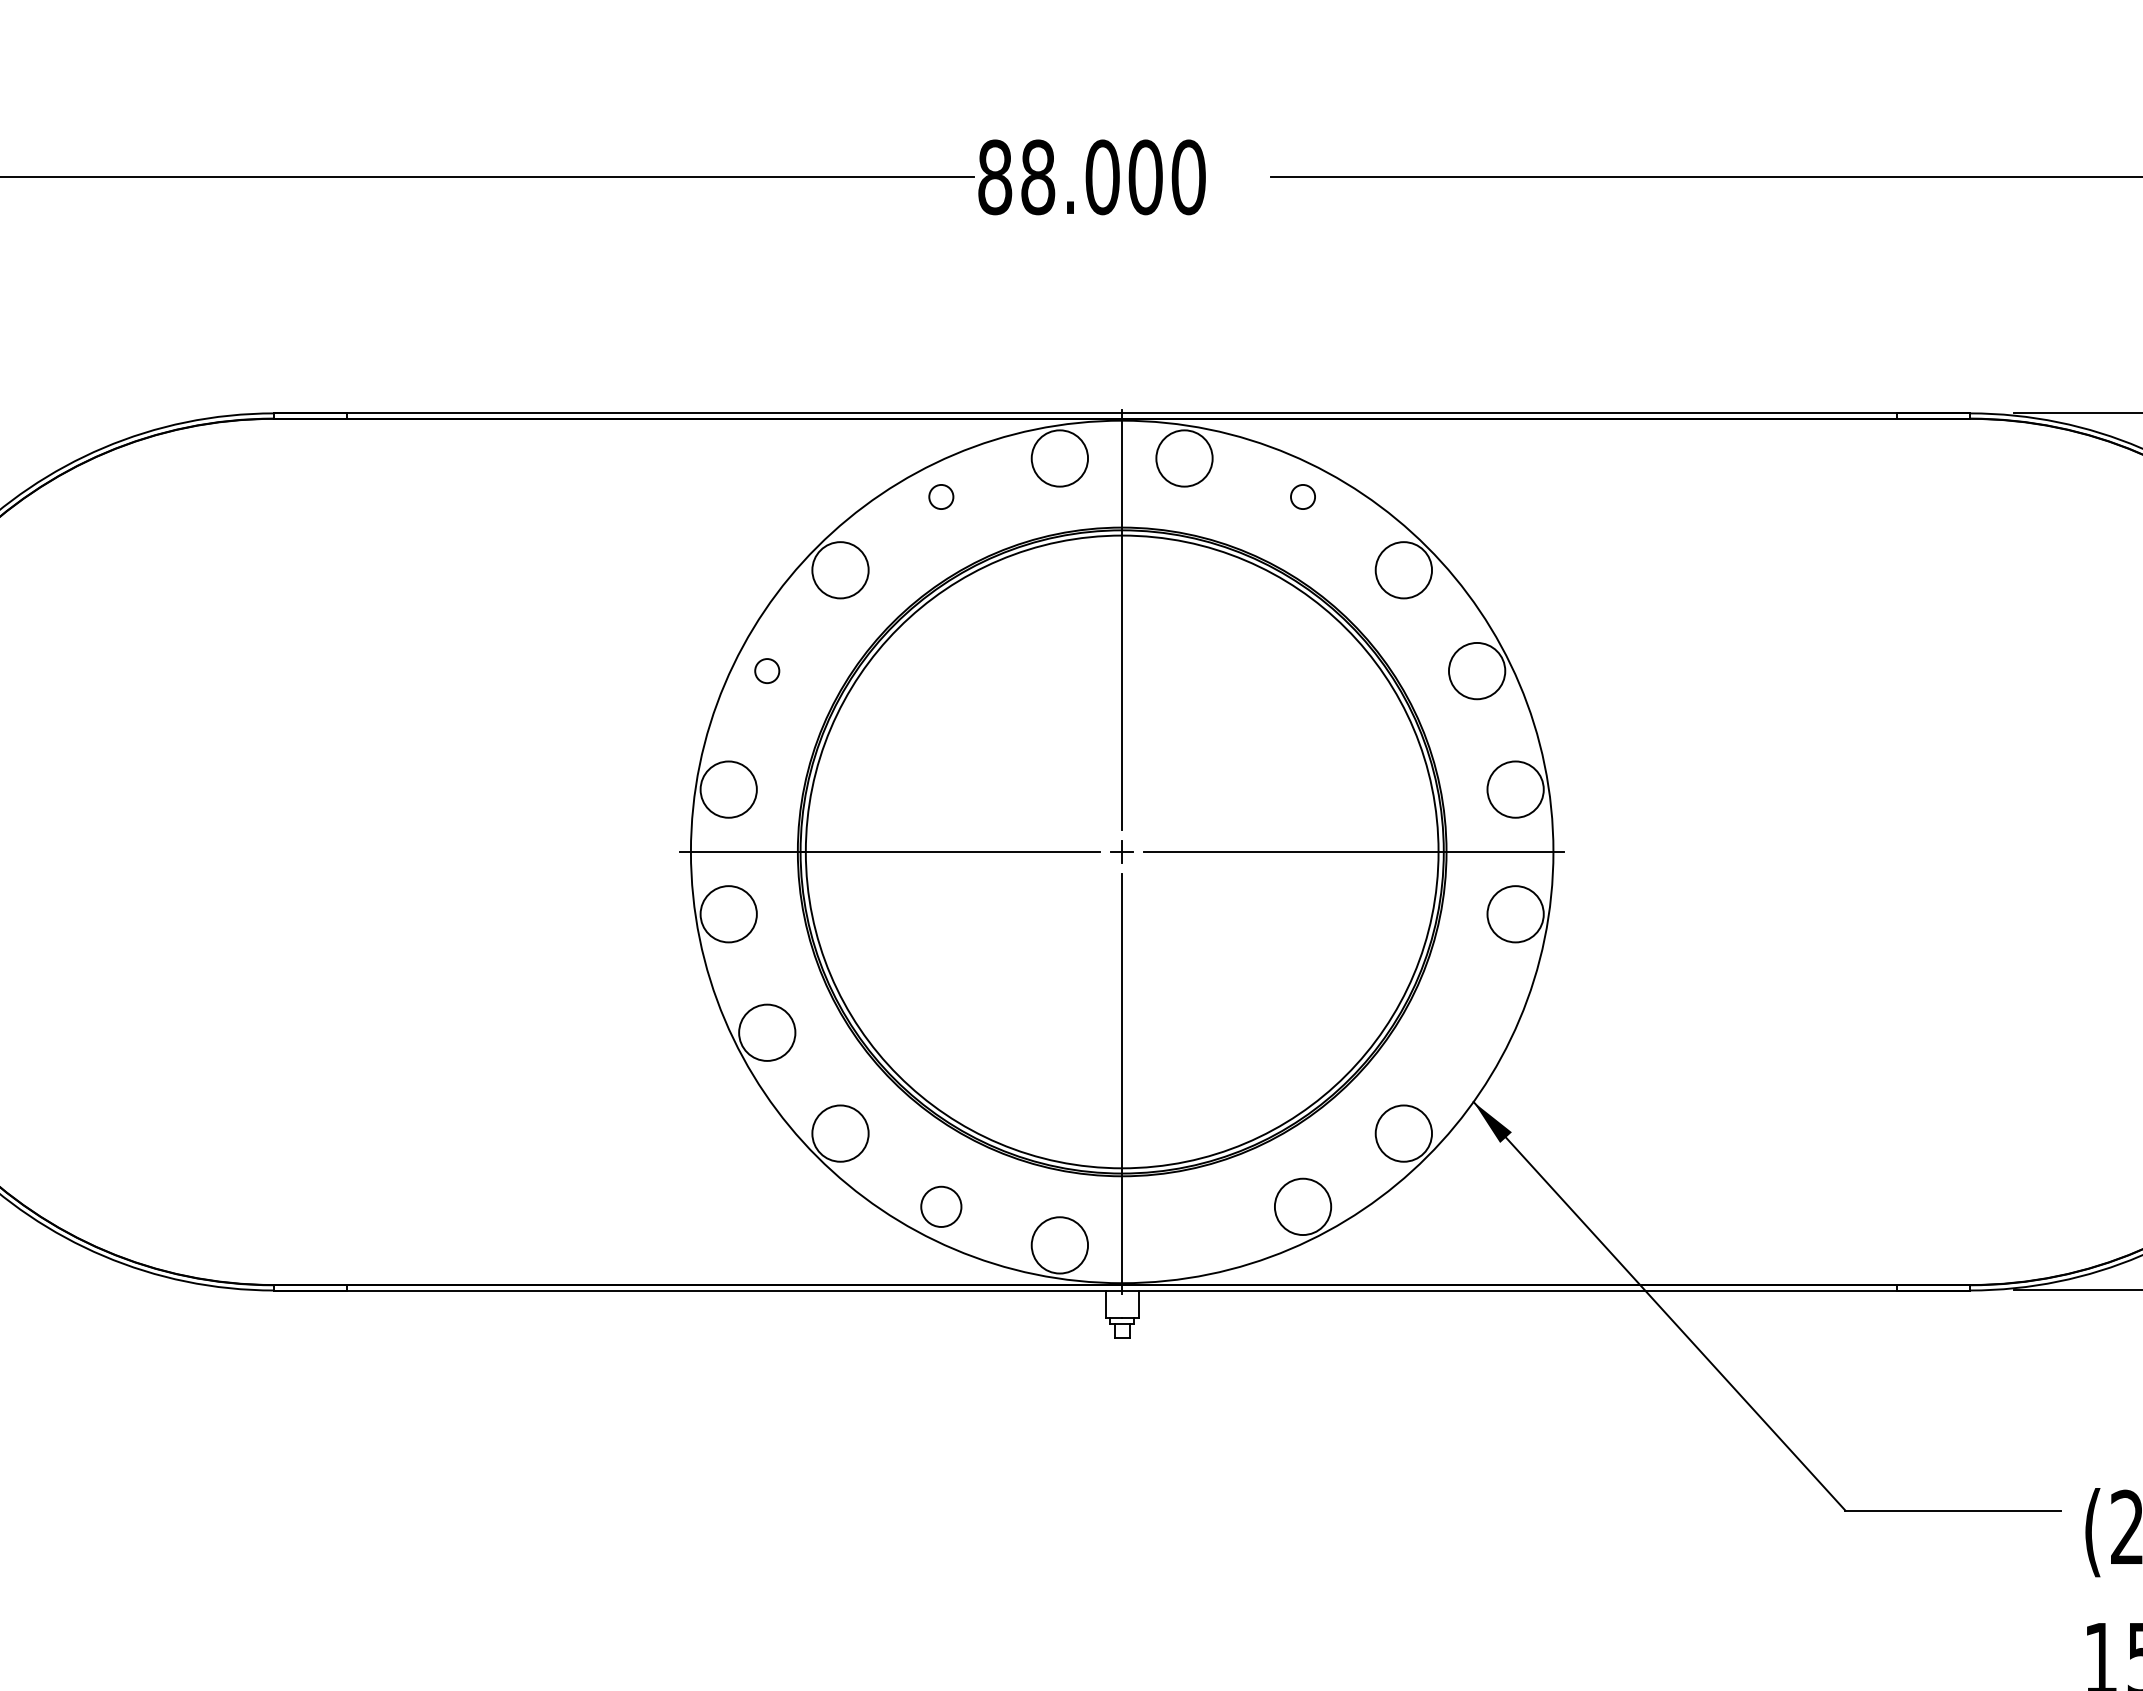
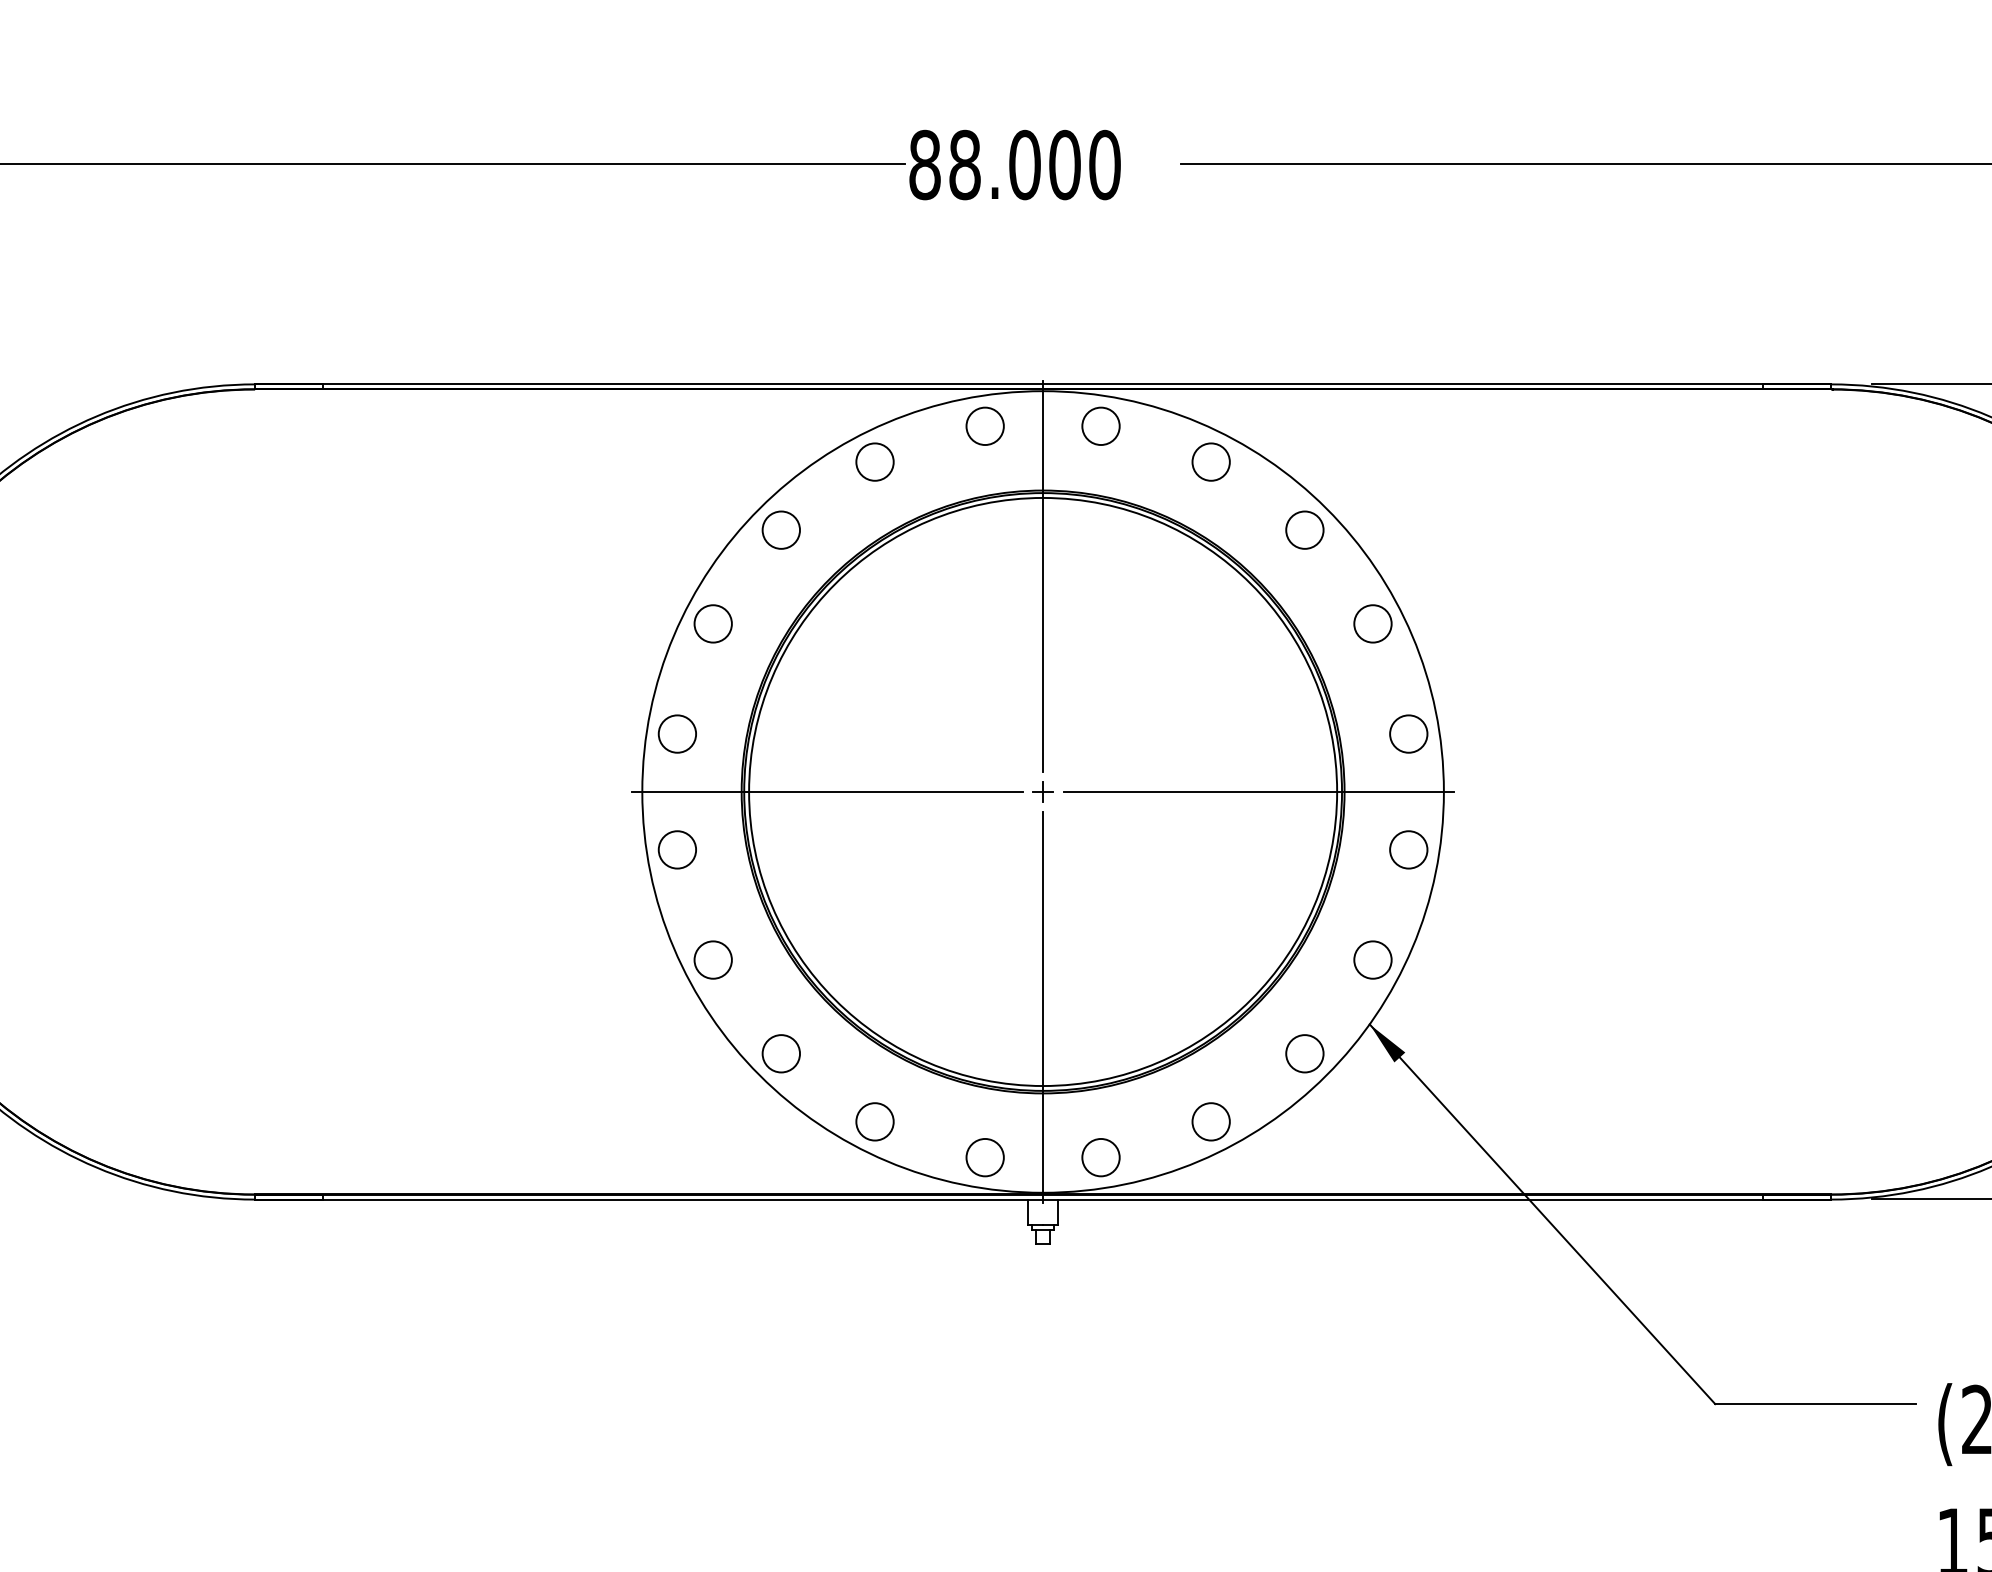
circle: (1059, 458) -> (984, 426), size x0.71
circle: (1184, 458) -> (1101, 426), size x0.71
circle: (941, 496) -> (875, 461), size x1.67
circle: (1302, 496) -> (1210, 461), size x1.67
circle: (840, 570) -> (781, 530), size x0.71
circle: (1403, 570) -> (1304, 530), size x0.71
circle: (767, 671) -> (713, 624), size x1.67
circle: (1477, 671) -> (1373, 624), size x0.71
circle: (728, 789) -> (677, 733), size x0.71
circle: (1515, 789) -> (1408, 733), size x0.71
circle: (728, 914) -> (677, 850), size x0.71
circle: (1515, 914) -> (1408, 850), size x0.71
circle: (767, 1032) -> (713, 959), size x0.71
circle: (1477, 1032) -> (1373, 959), added
circle: (840, 1133) -> (781, 1053), size x0.71
circle: (1403, 1133) -> (1304, 1053), size x0.71
circle: (1302, 1206) -> (1210, 1121), size x0.71
circle: (1059, 1245) -> (984, 1157), size x0.71
circle: (1184, 1245) -> (1101, 1157), added

